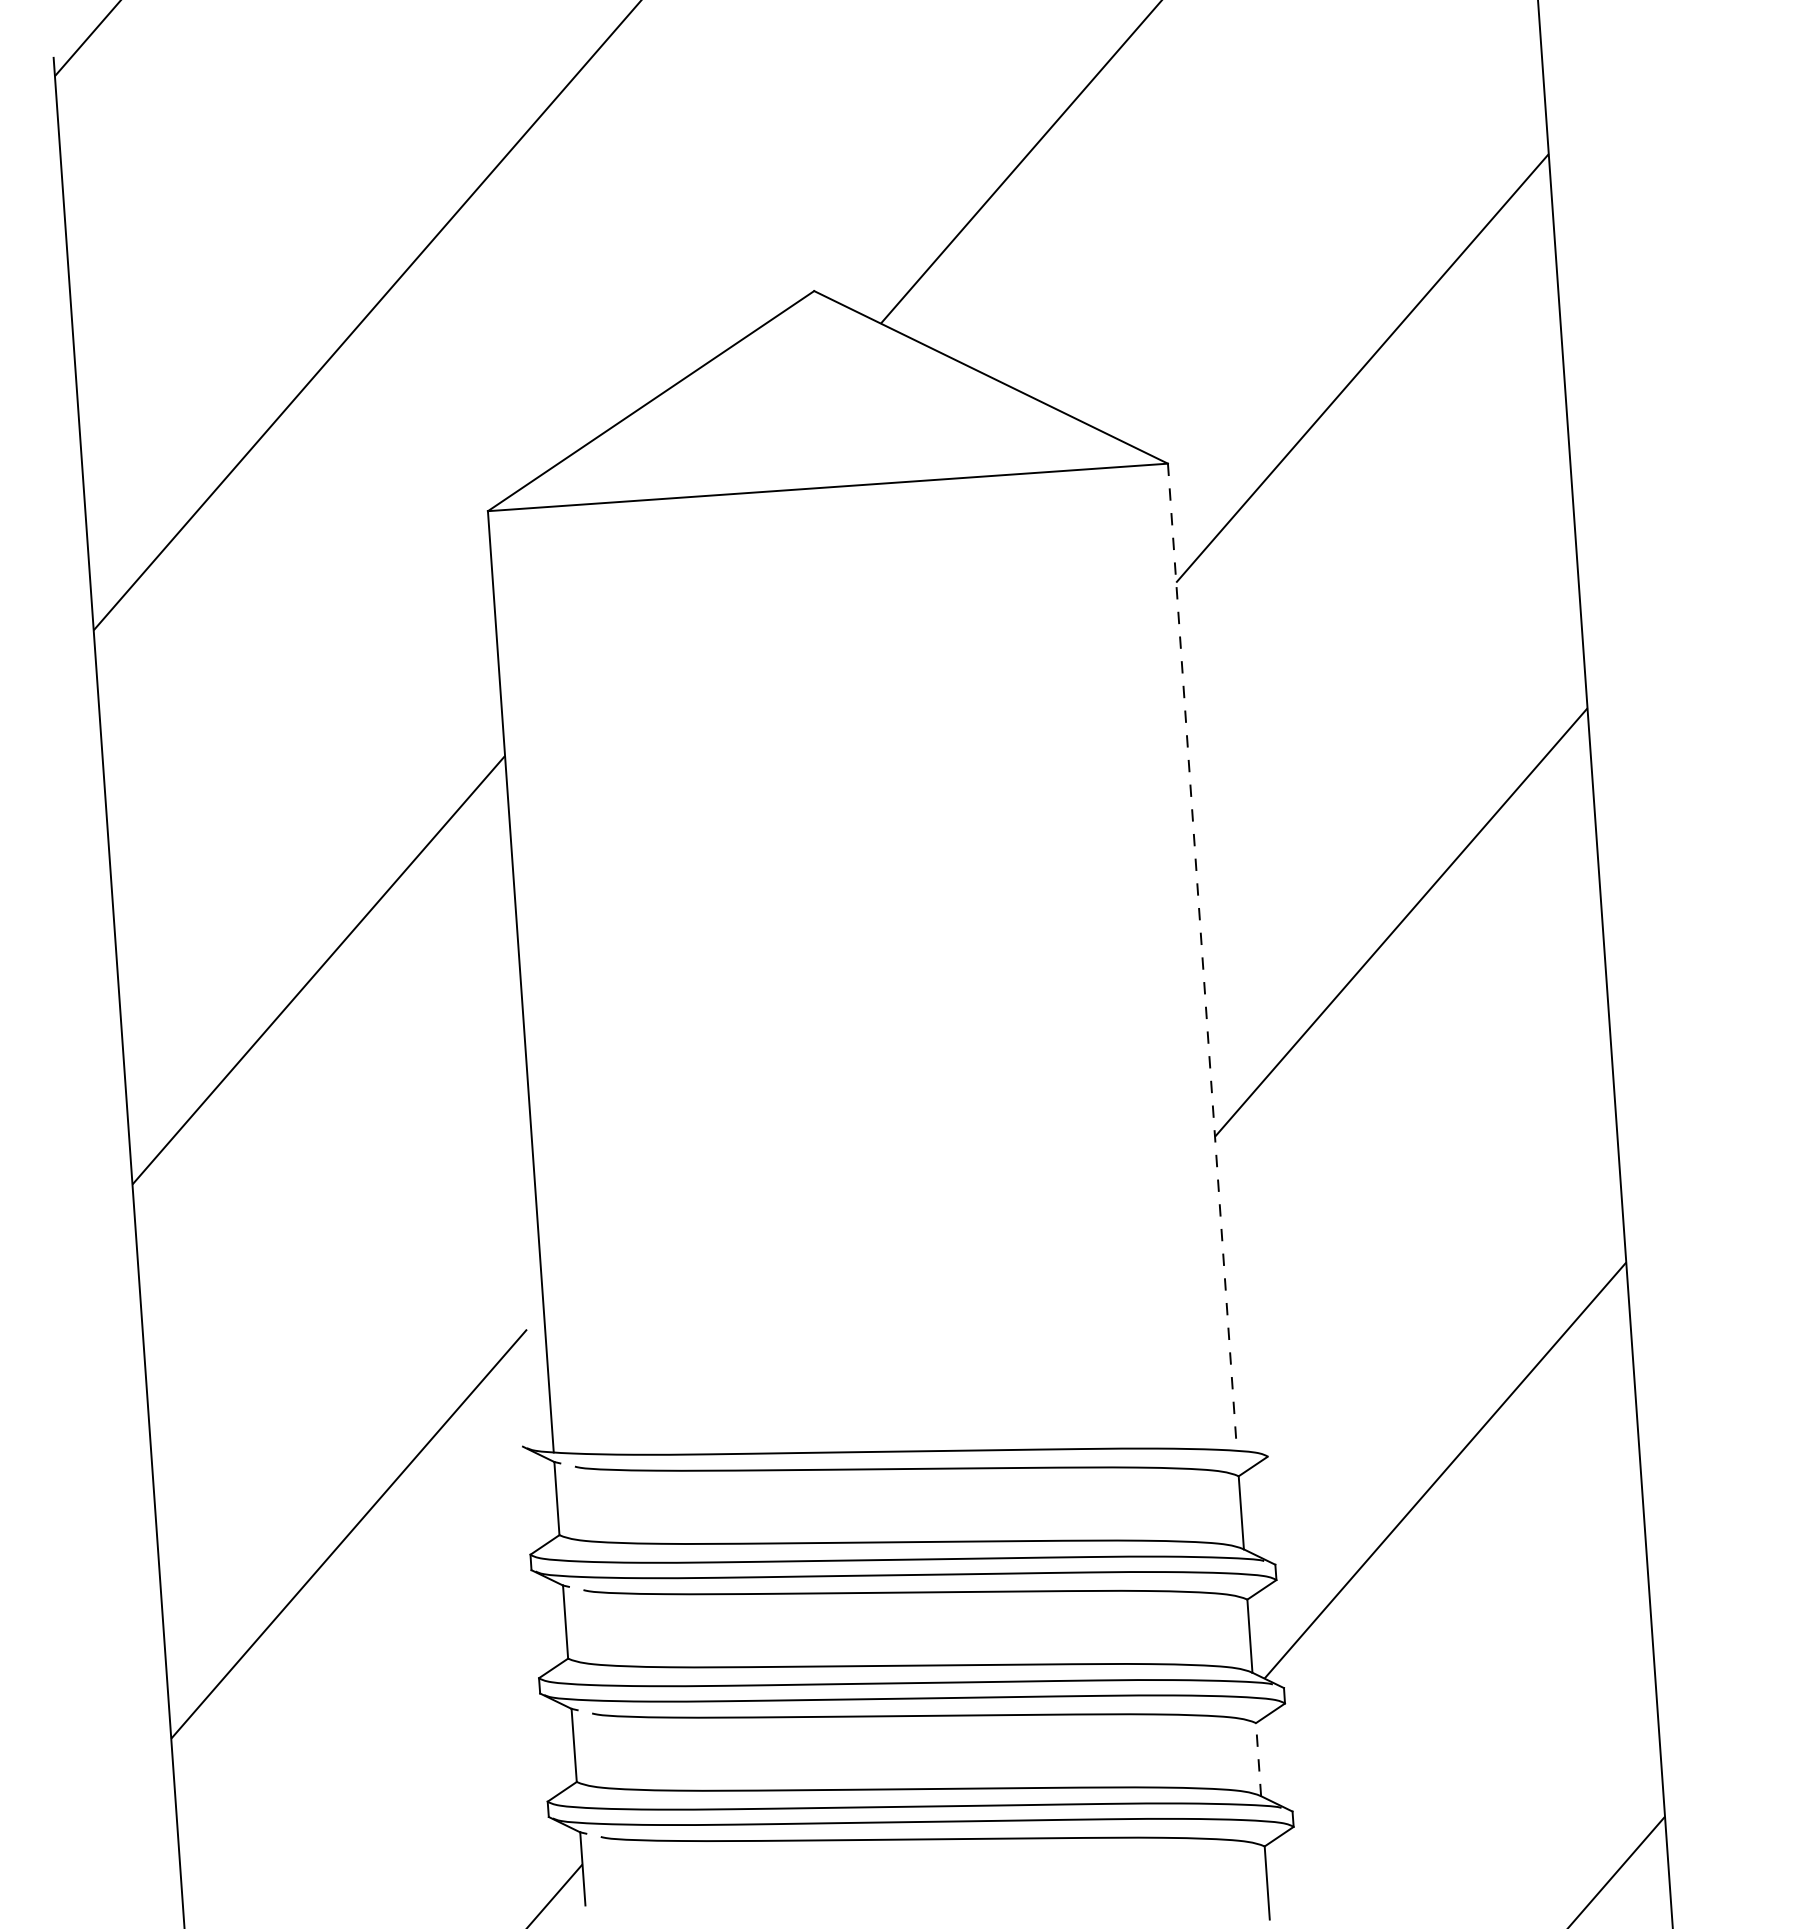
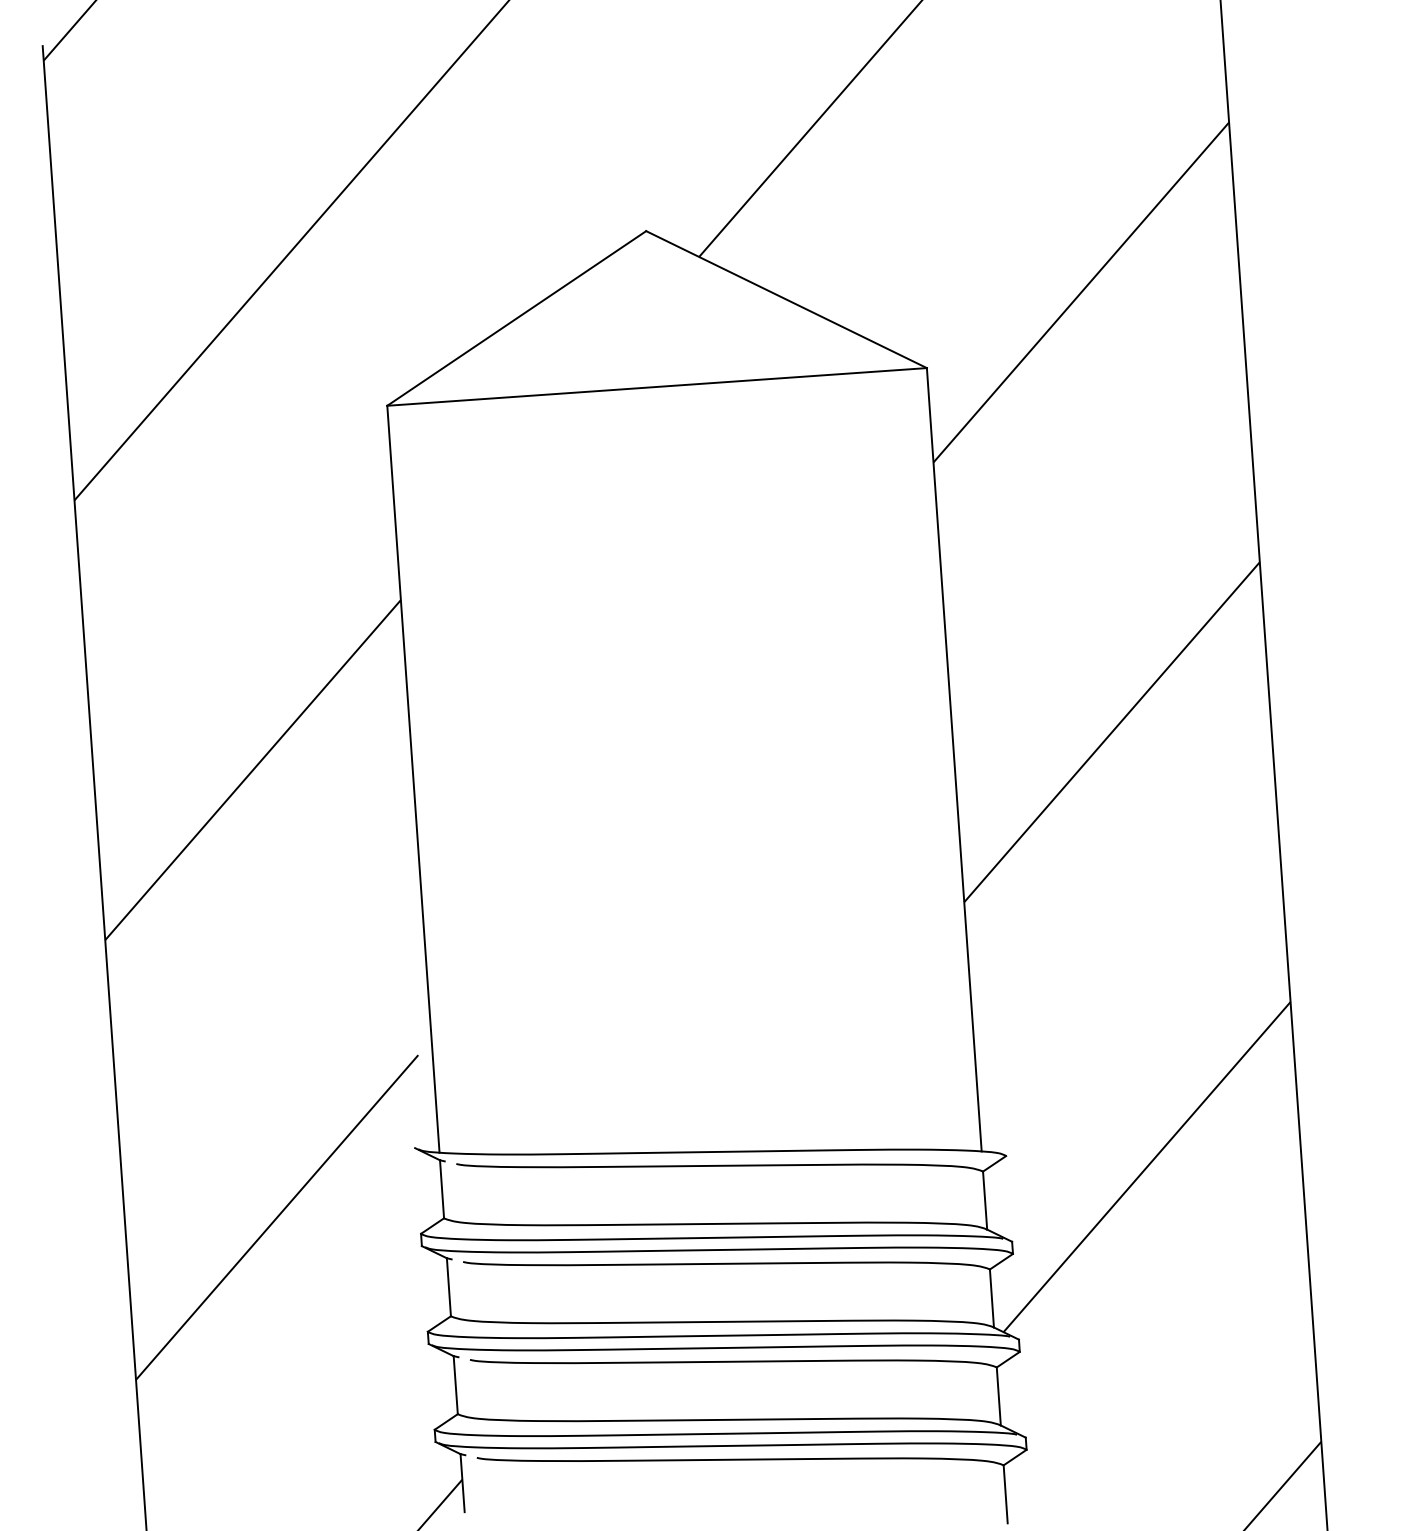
line: (1202, 957) -> (954, 759), dashed -> solid
line: (1258, 1759) -> (998, 1396), dashed -> solid

